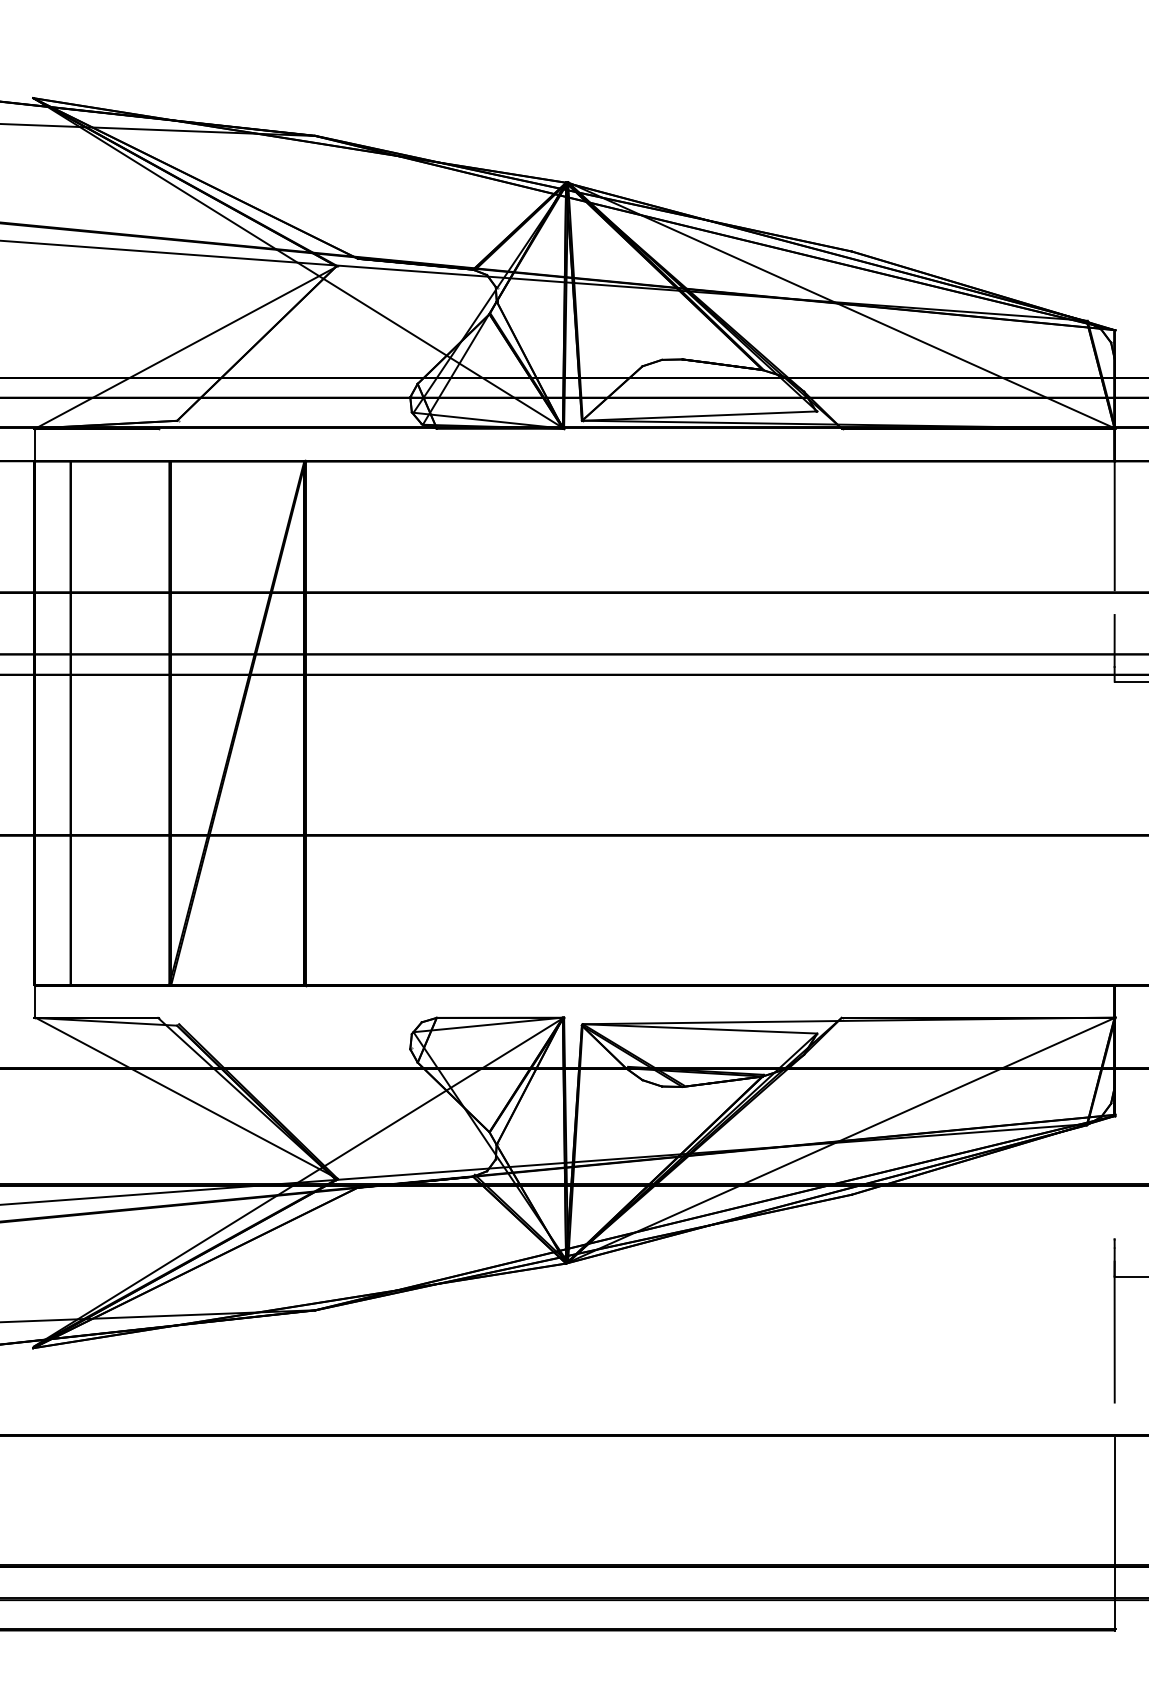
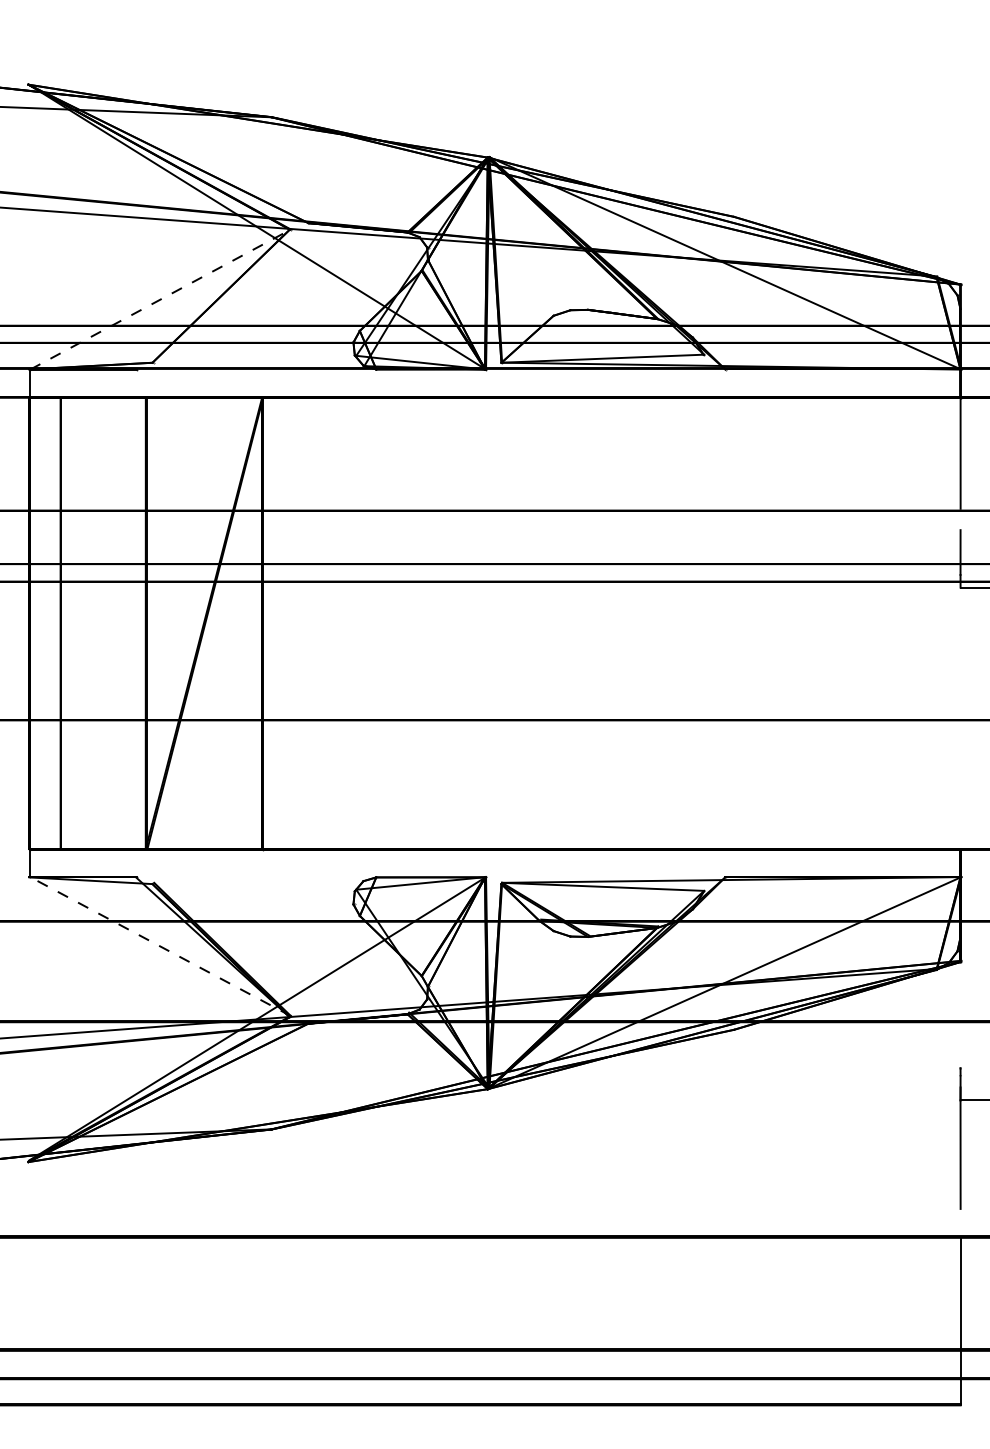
line: (186, 347) -> (160, 299), solid -> dashed
line: (186, 1097) -> (160, 946), solid -> dashed

